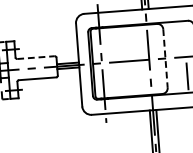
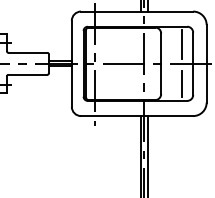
line: (184, 37) -> (182, 43), added
line: (36, 57) -> (28, 52), dashed -> solid
line: (165, 59) -> (161, 64), dashed -> solid

